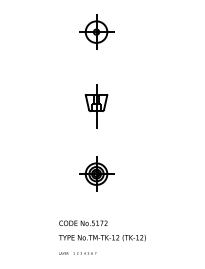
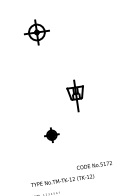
part: (96, 106) -> (76, 95), moved
part: (96, 173) -> (51, 134), size x0.6
text: (83, 223) -> (94, 165), moved

